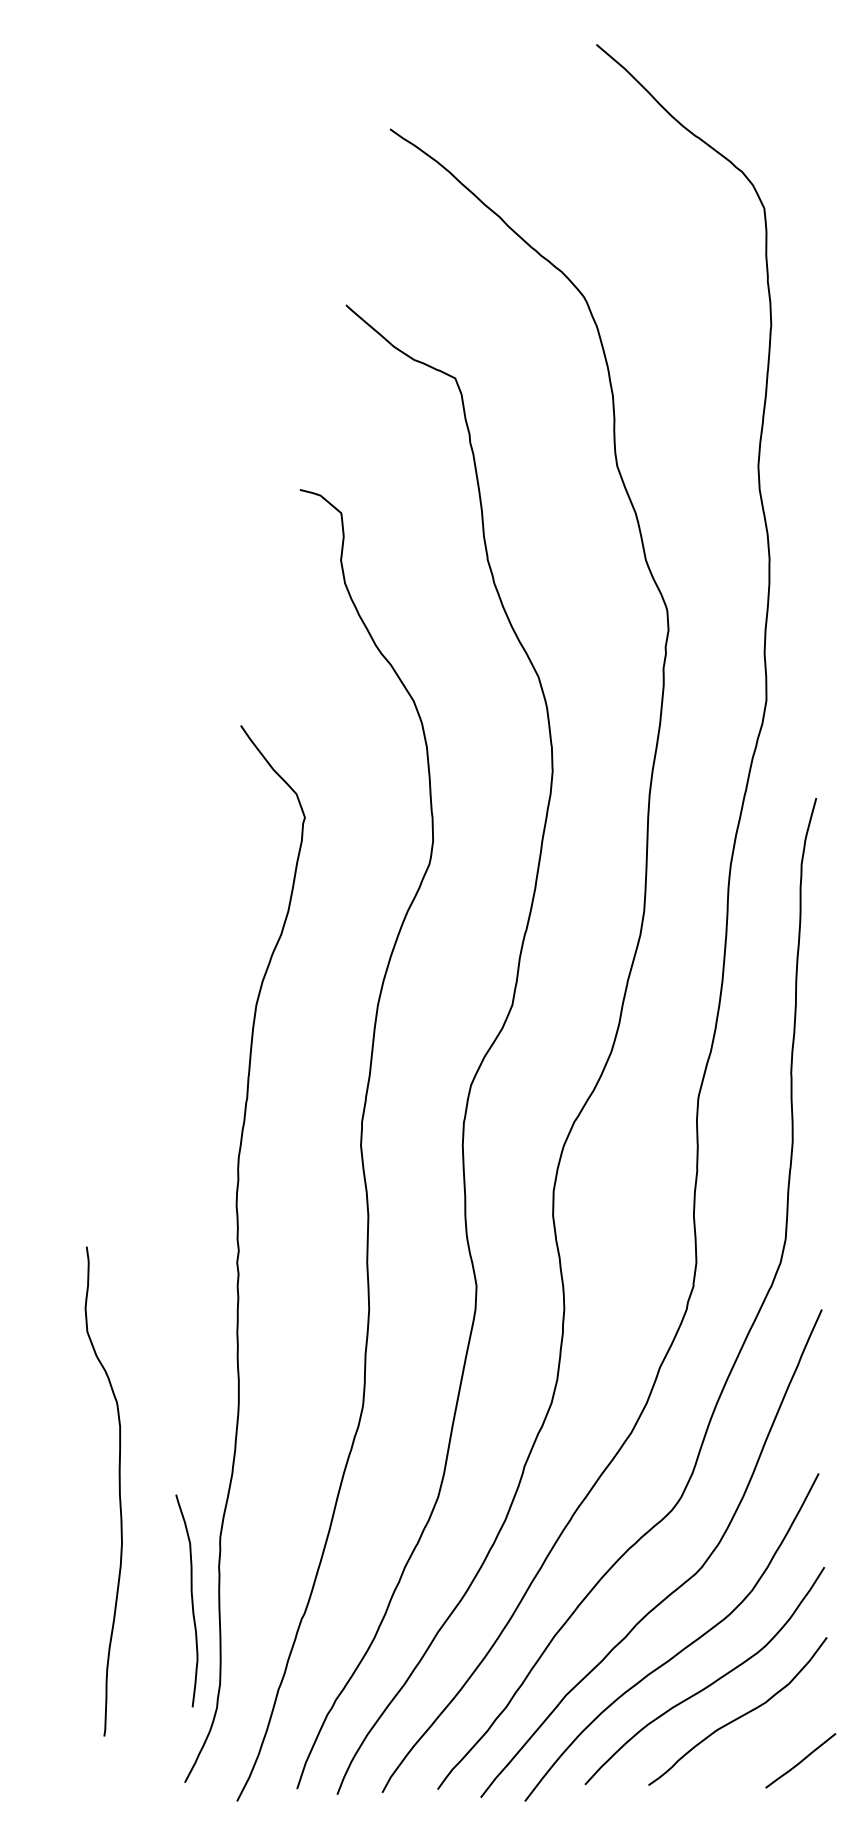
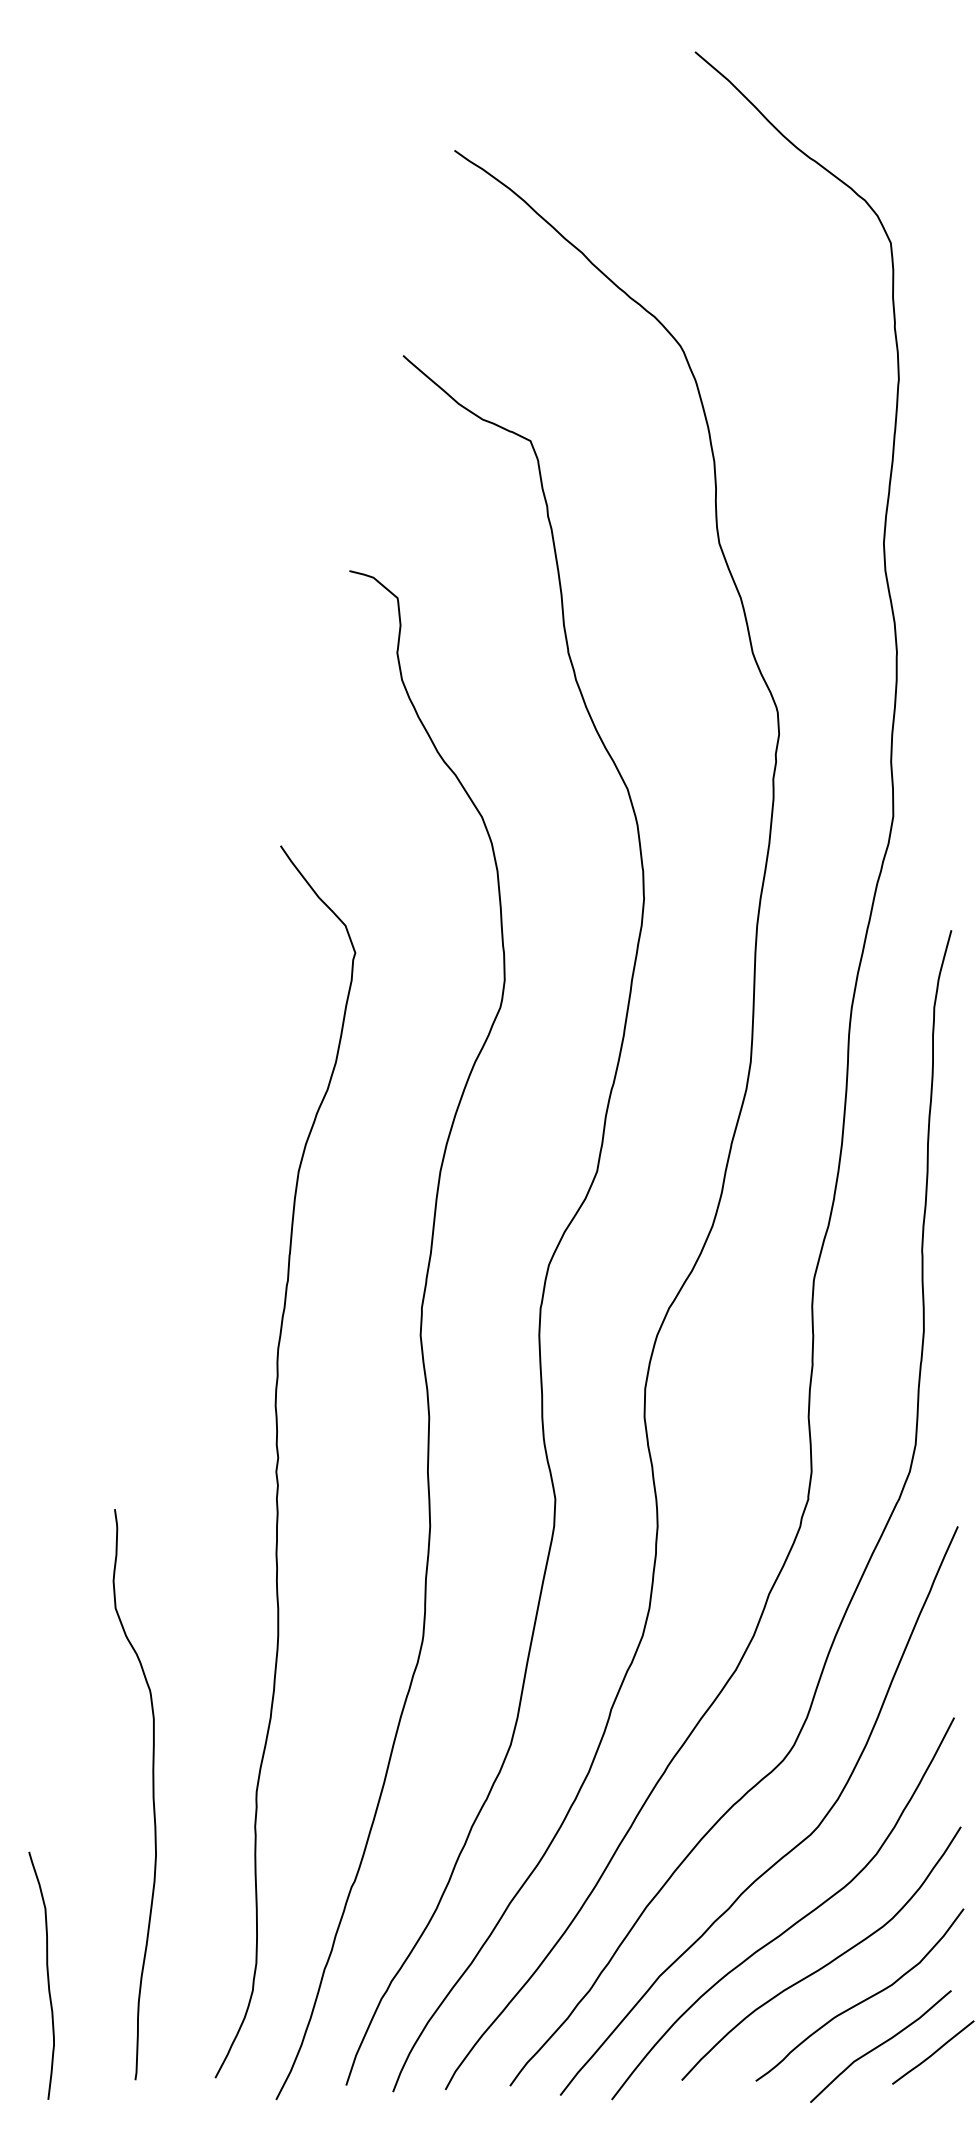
curve: (118, 1486) -> (151, 1788), moved
curve: (191, 1600) -> (47, 1975), moved
curve: (755, 1755) -> (880, 2046), added

